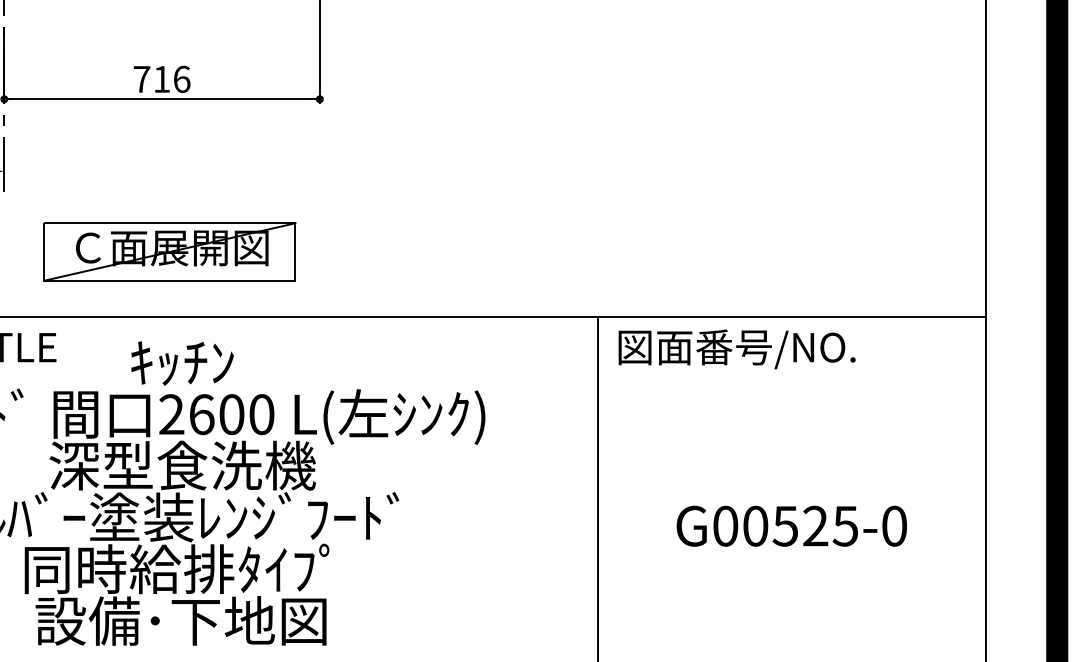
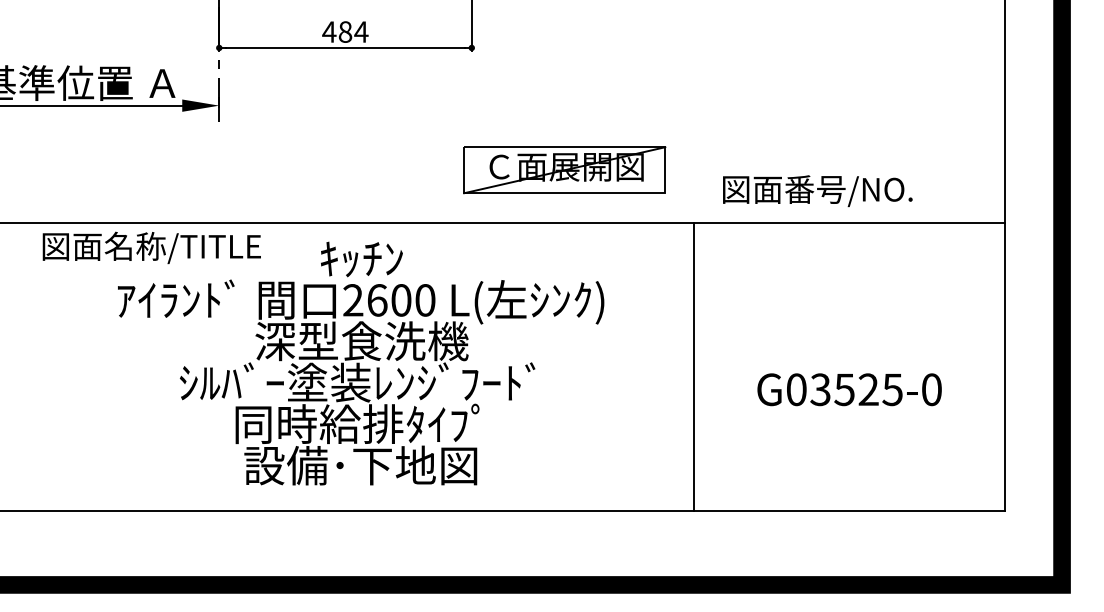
text: (162, 78) -> (345, 31), 716 -> 484
part: (169, 252) -> (564, 170), moved
text: (736, 349) -> (817, 191), moved
text: (755, 525) -> (820, 389), G00525-0 -> G03525-0

